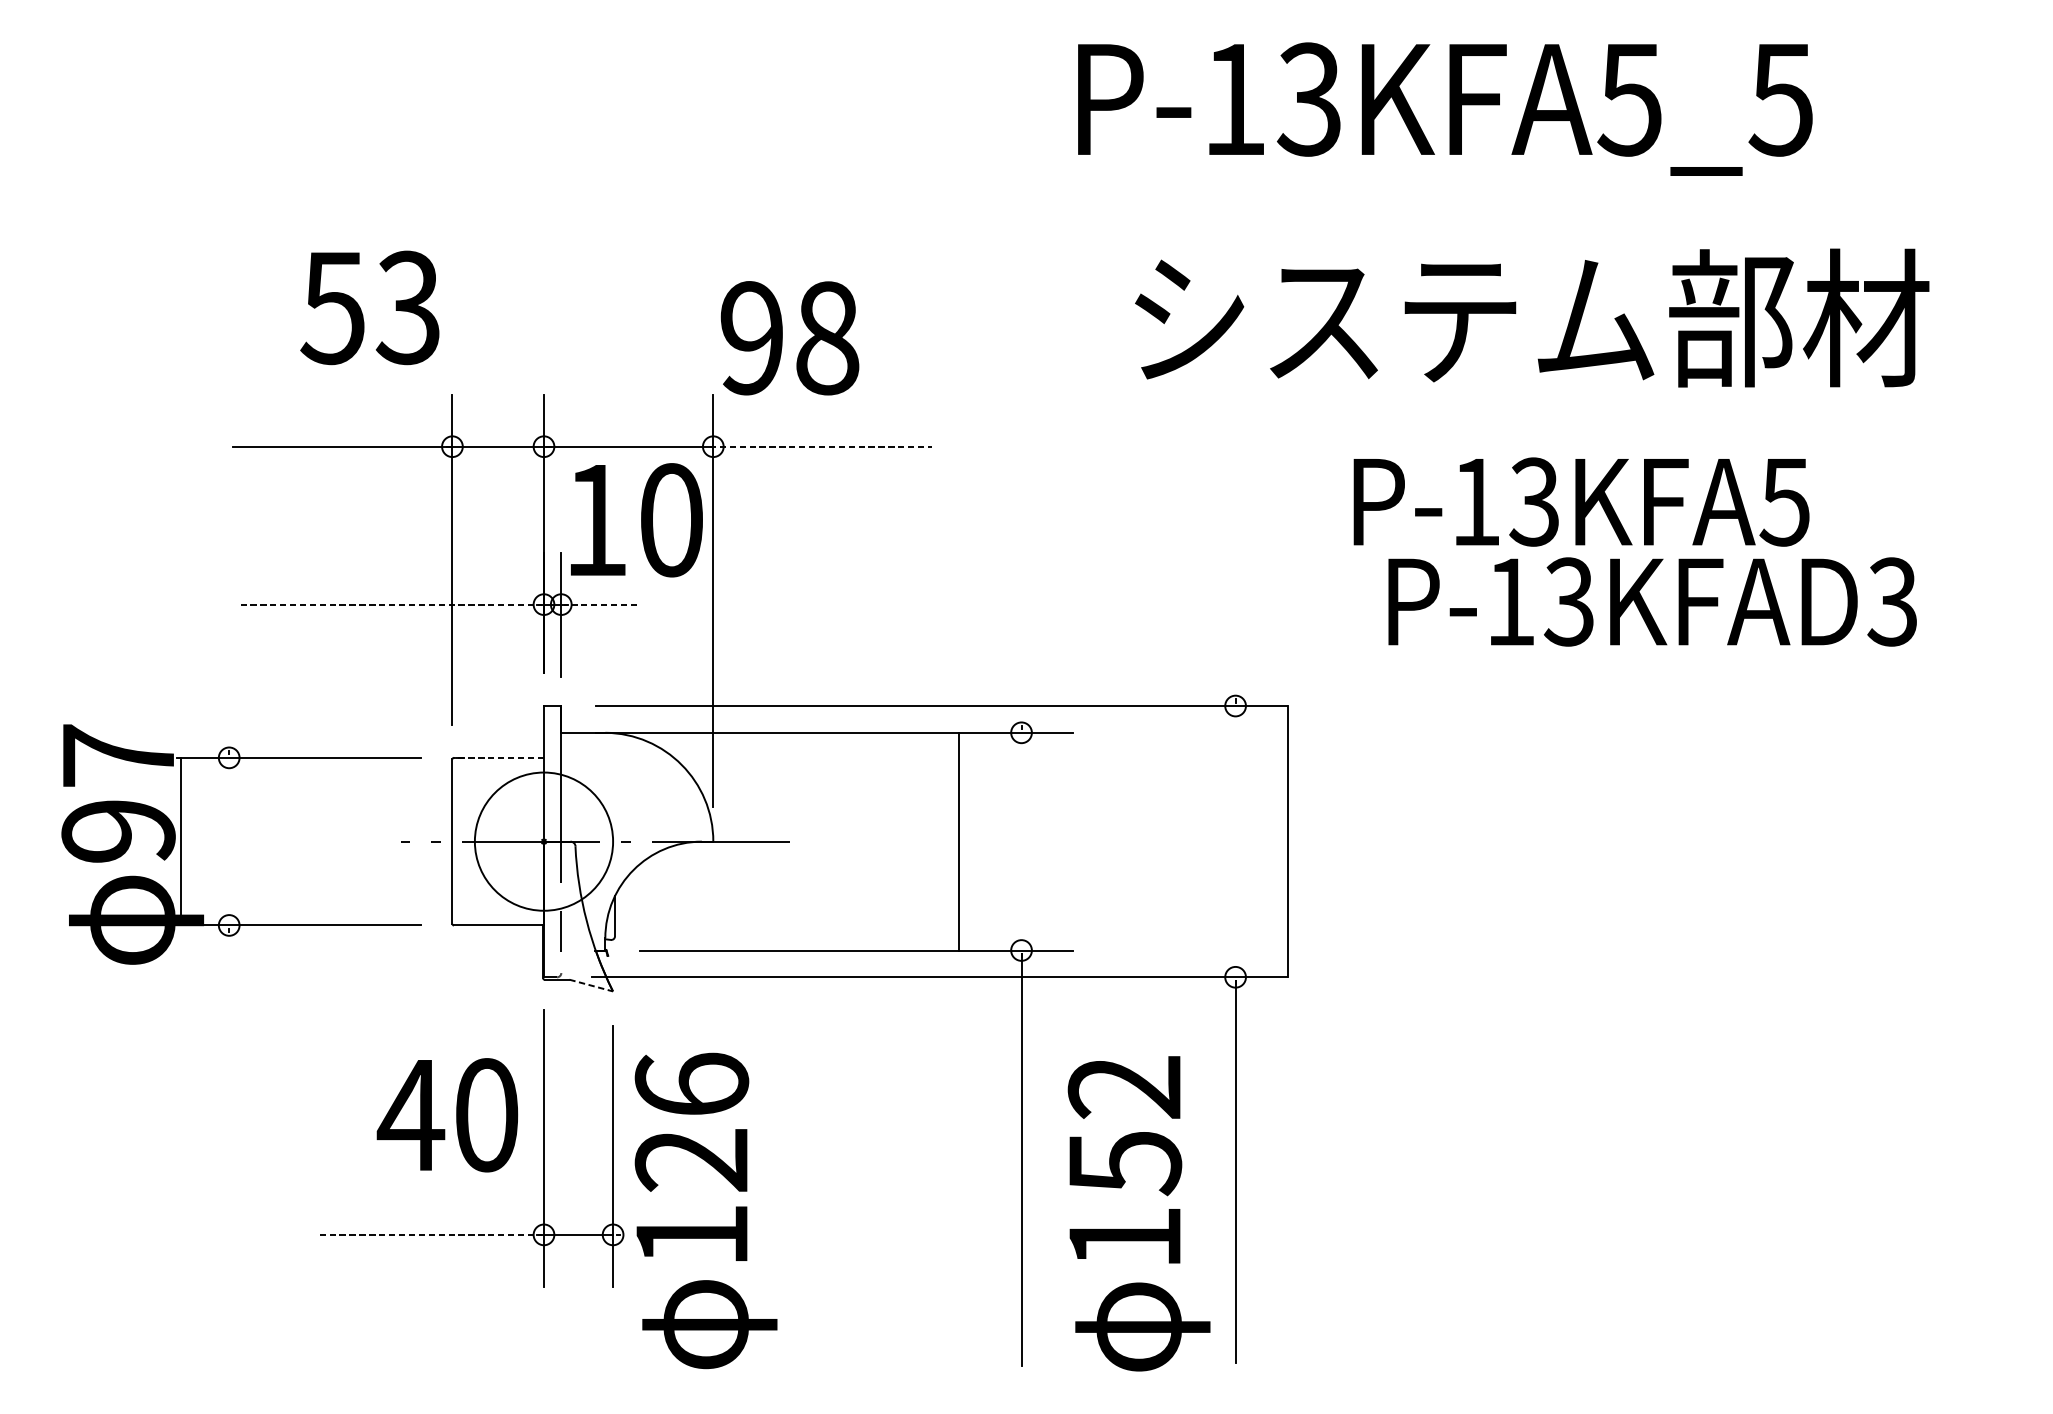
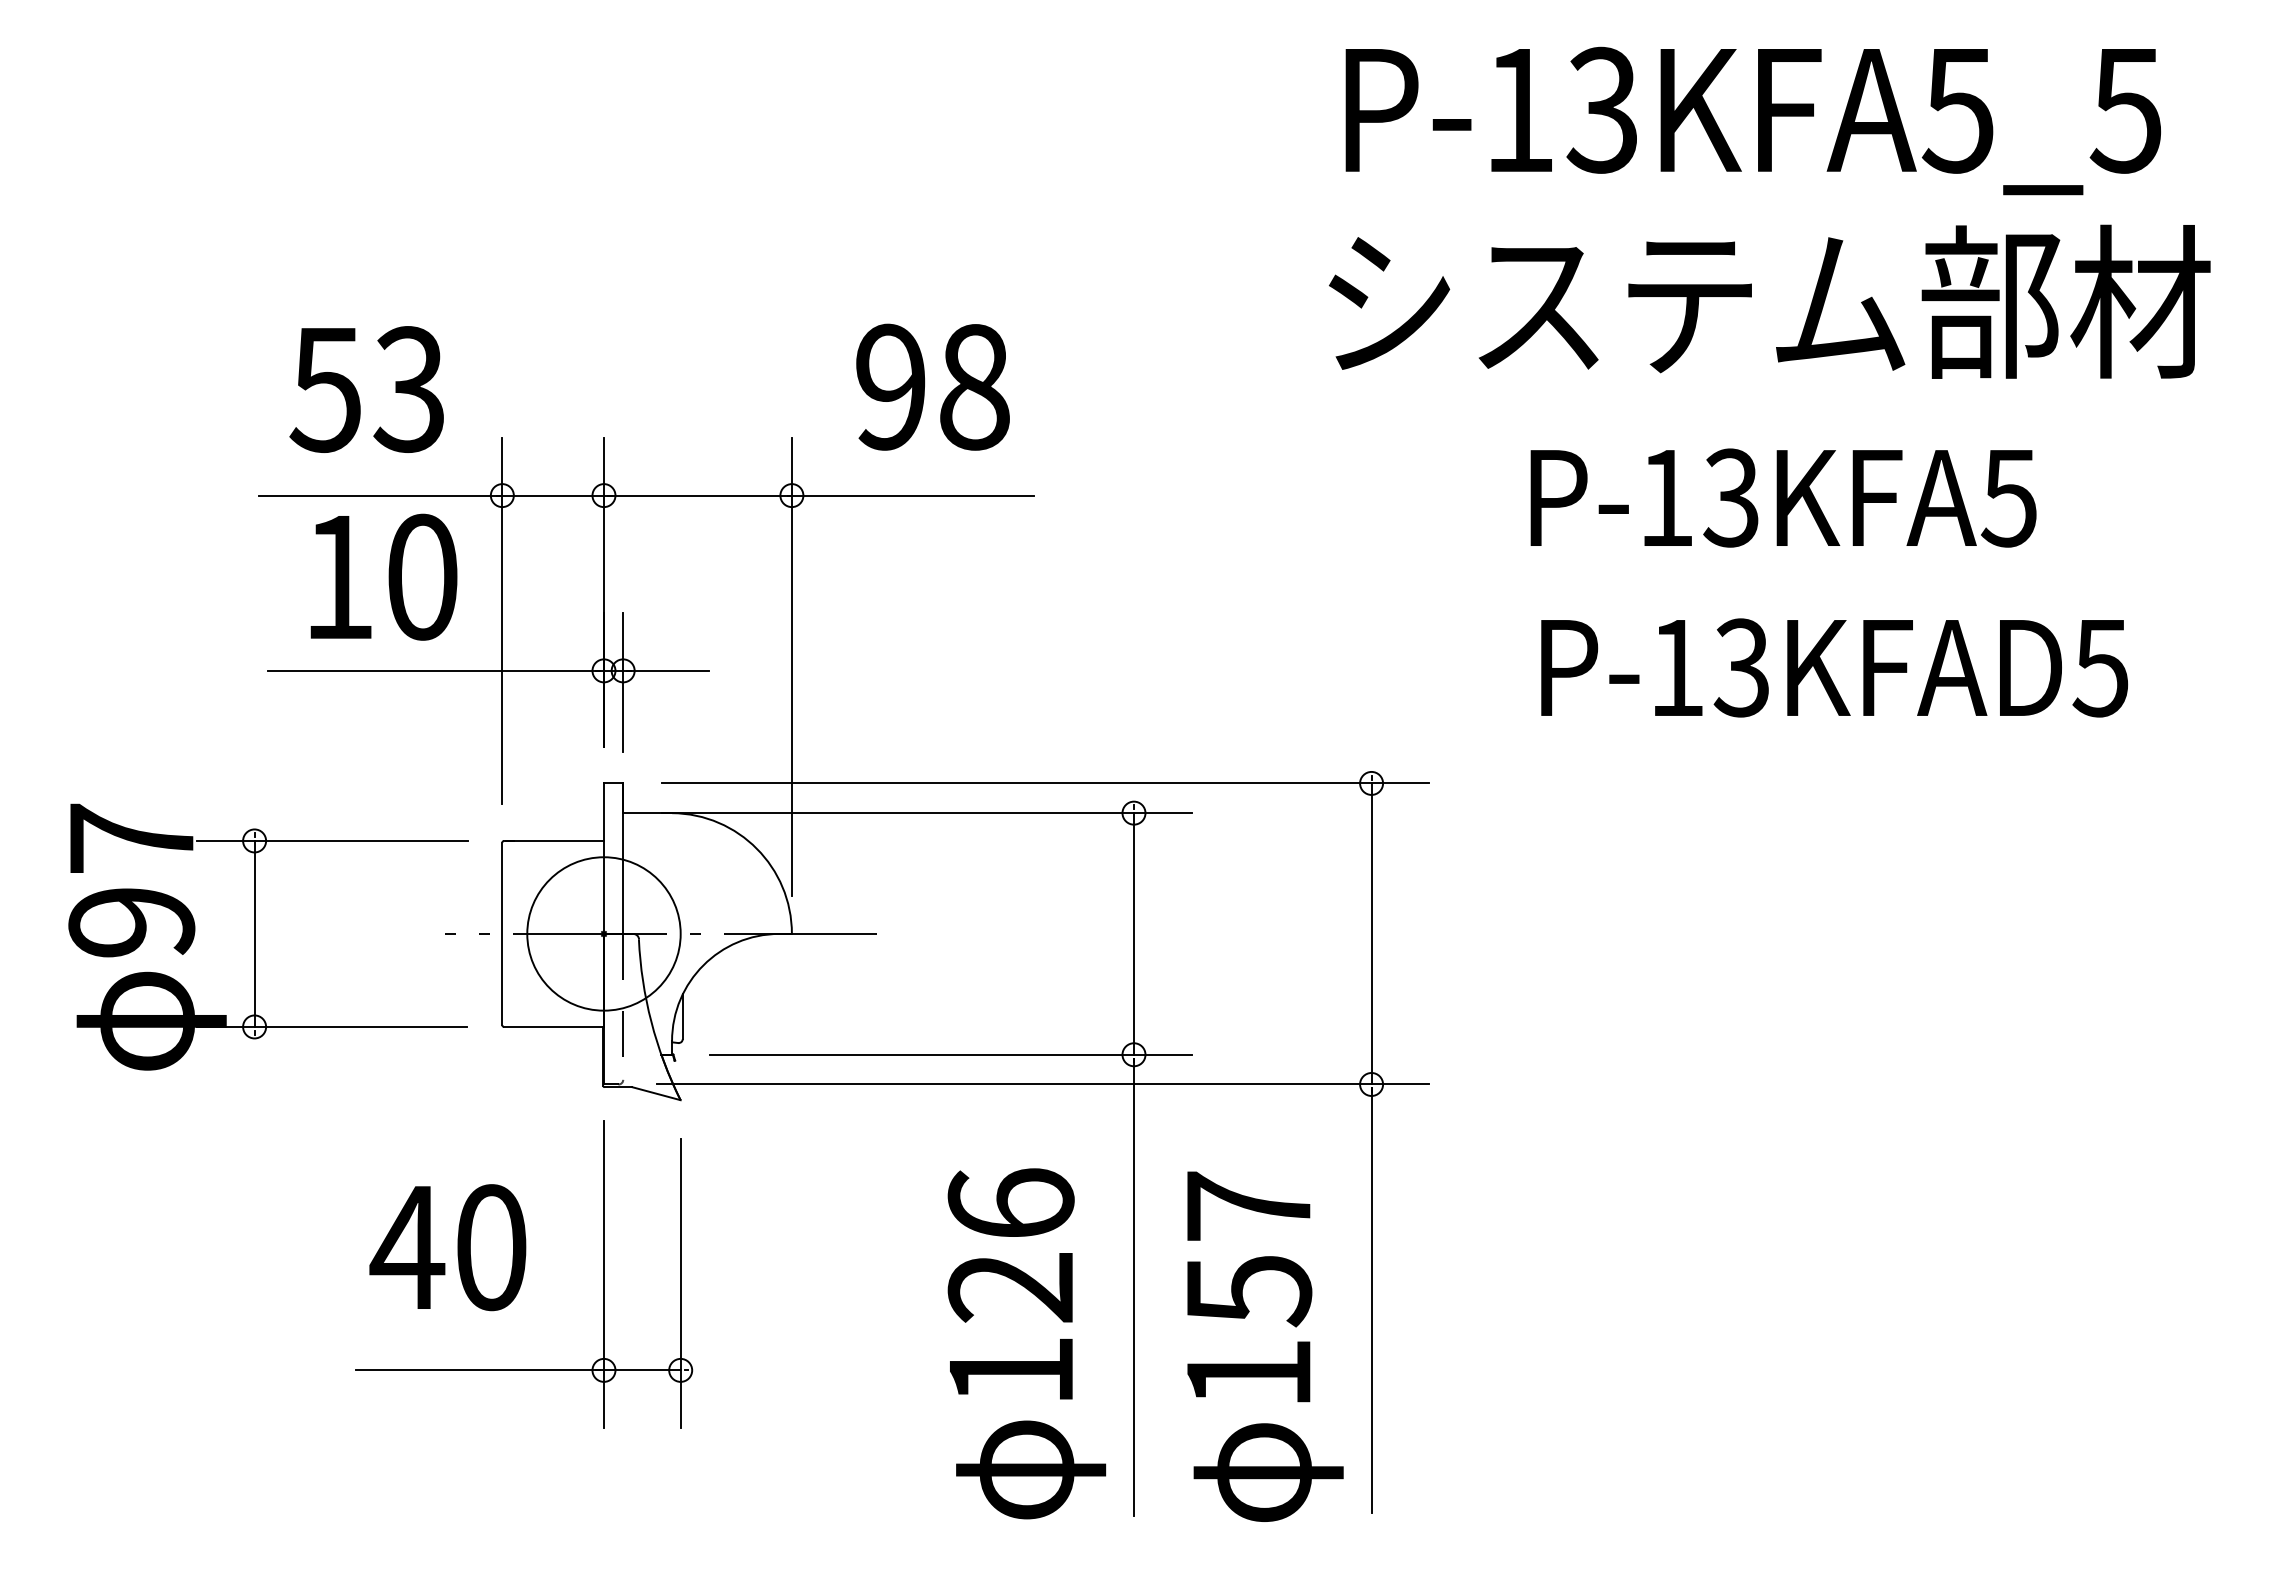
text: (1444, 108) -> (1752, 120), moved
text: (369, 307) -> (366, 389), moved
text: (1531, 317) -> (1769, 301), moved
text: (789, 337) -> (932, 386), moved
line: (821, 446) -> (911, 495), dashed -> solid
text: (1581, 501) -> (1783, 497), moved
text: (636, 519) -> (383, 576), moved
text: (1892, 601) -> (2100, 667), P-13KFAD3 -> P-13KFAD5
line: (392, 604) -> (435, 670), dashed -> solid
line: (599, 604) -> (665, 670), dashed -> solid
line: (499, 757) -> (554, 840), dashed -> solid
line: (180, 841) -> (254, 933), moved
line: (959, 841) -> (1134, 933), moved
line: (1287, 841) -> (1371, 933), moved
line: (591, 985) -> (656, 1093), dashed -> solid
text: (1123, 1087) -> (1247, 1206), 152 -> 157
text: (447, 1115) -> (447, 1247), moved
text: (705, 1210) -> (1026, 1343), moved
line: (431, 1234) -> (479, 1370), dashed -> solid

